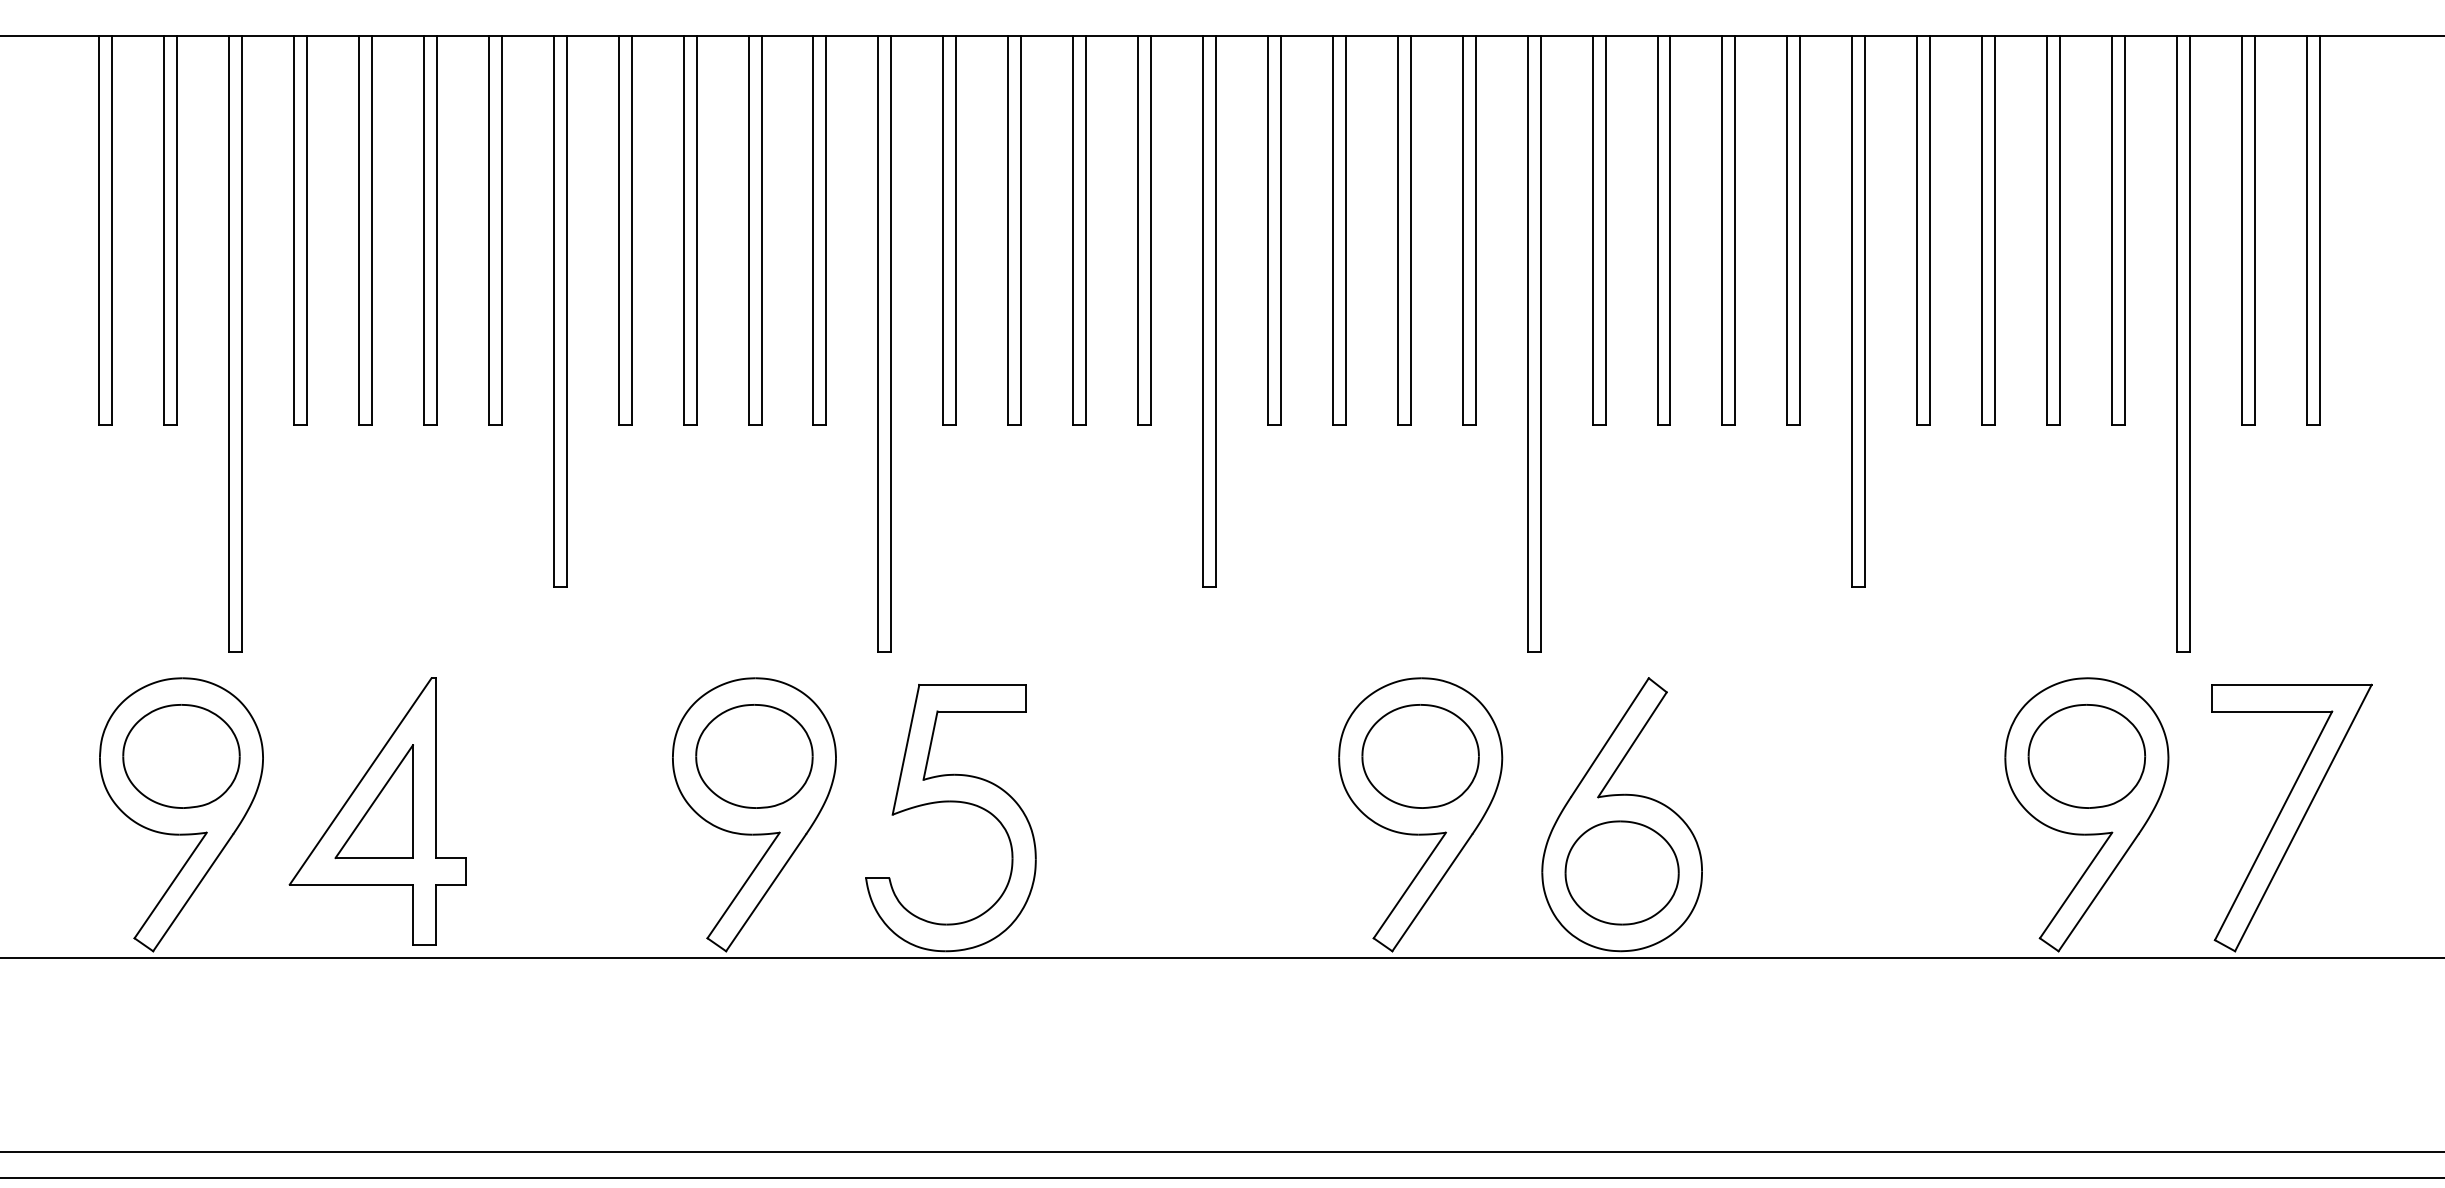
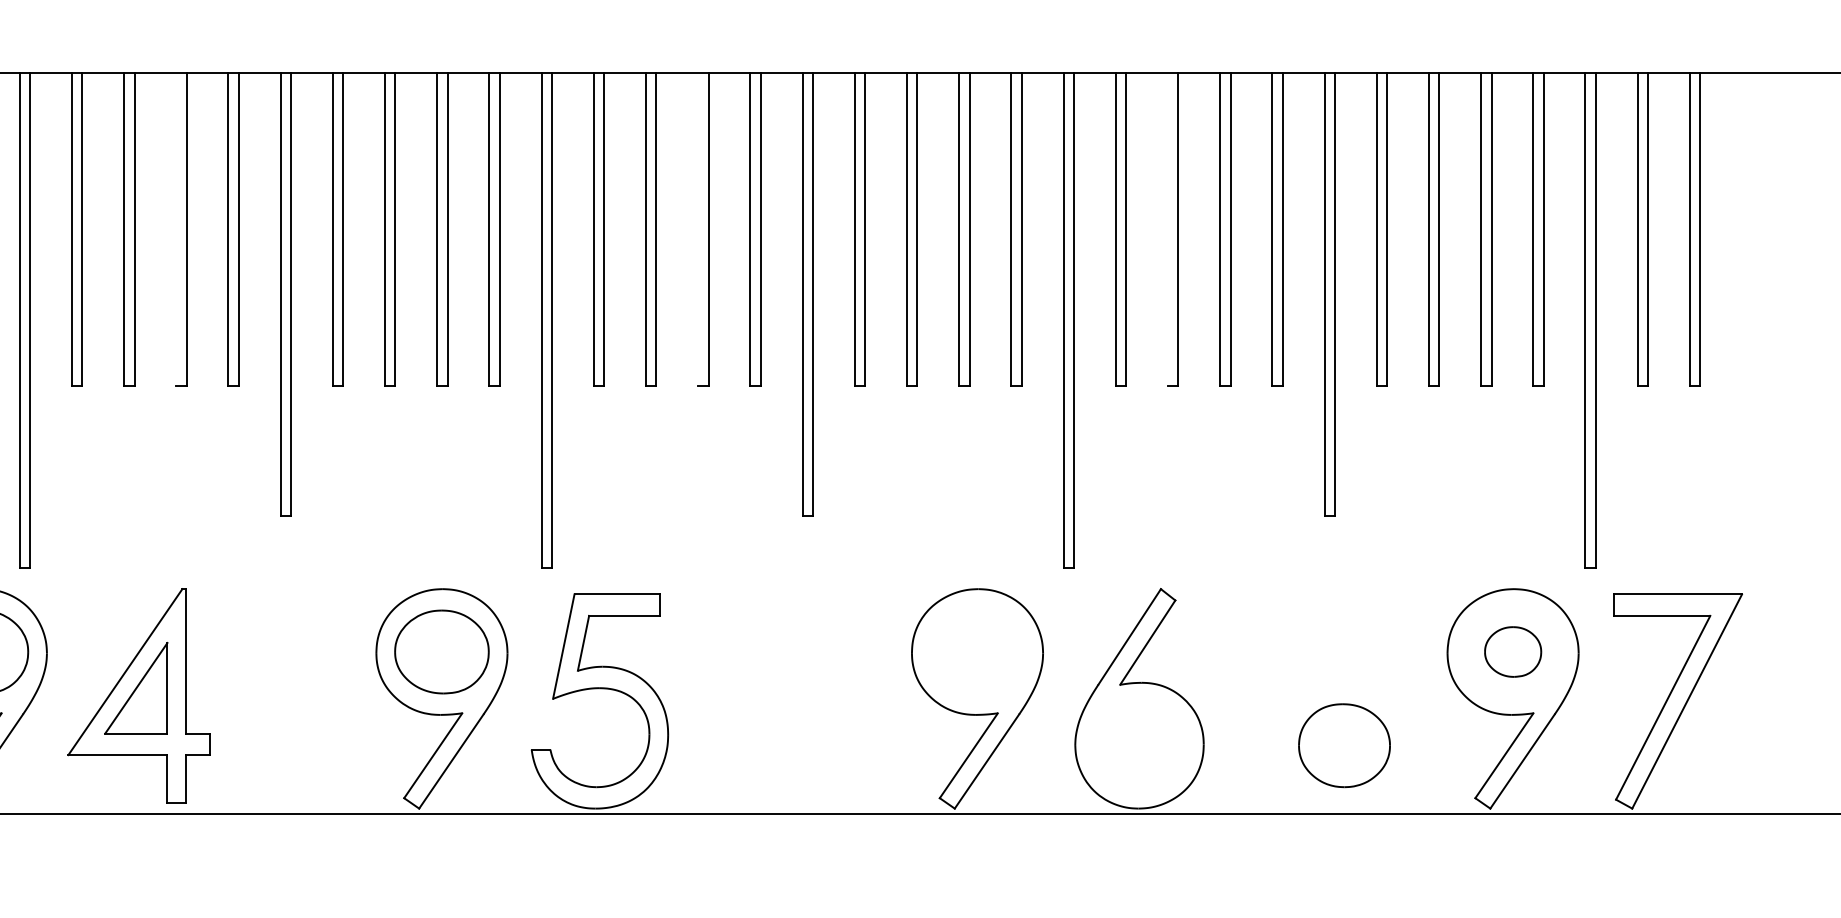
line: (423, 230) -> (175, 229), removed
line: (1073, 230) -> (698, 229), removed
line: (1657, 230) -> (1167, 229), removed
part: (1420, 756) -> (977, 652), removed
part: (2086, 756) -> (1512, 652), size x0.6
part: (1621, 872) -> (1343, 745), moved

